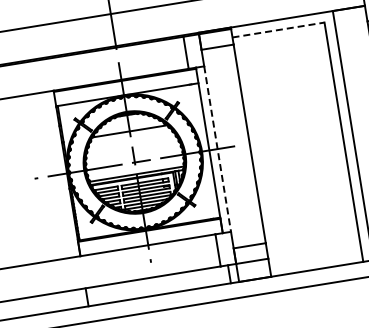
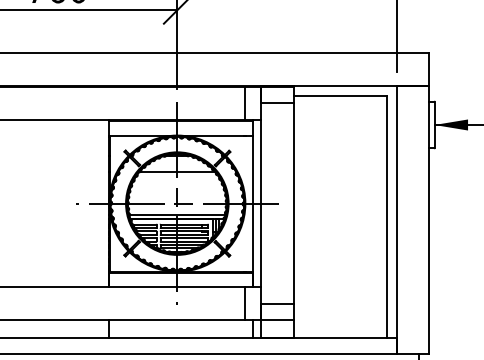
line: (278, 29) -> (340, 95), dashed -> solid
line: (217, 148) -> (261, 203), dashed -> solid

